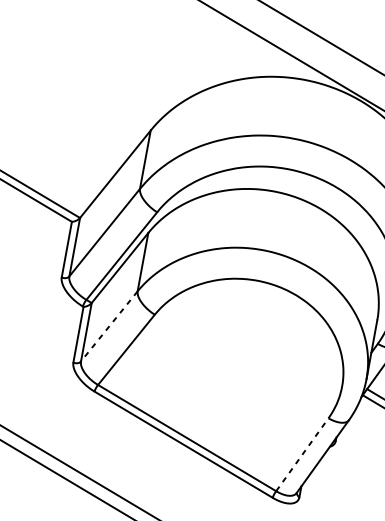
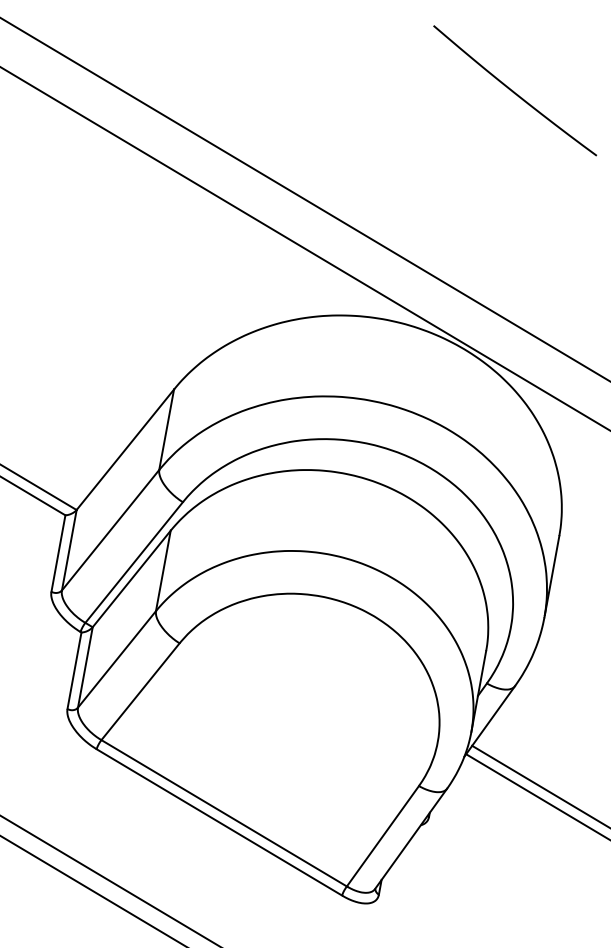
line: (108, 326) -> (116, 659), dashed -> solid
line: (302, 454) -> (382, 836), dashed -> solid

